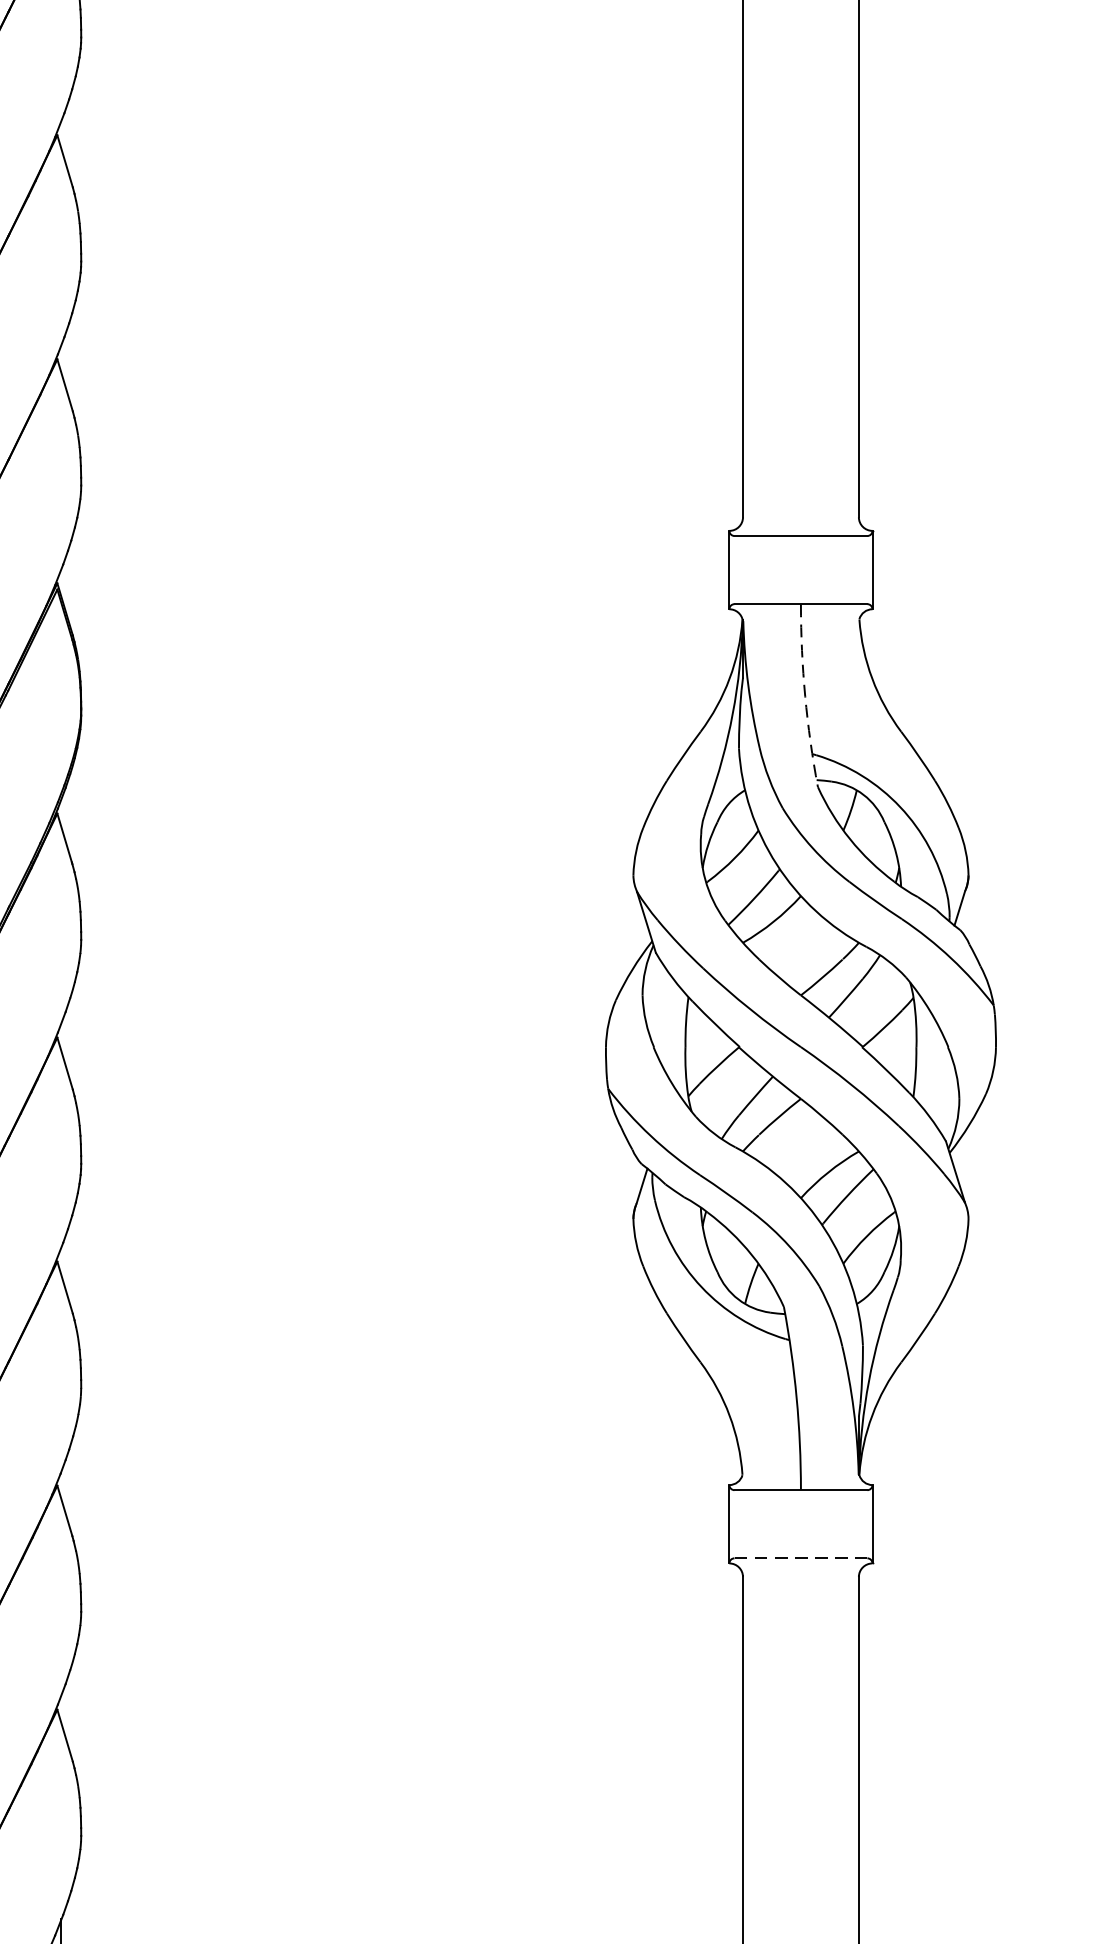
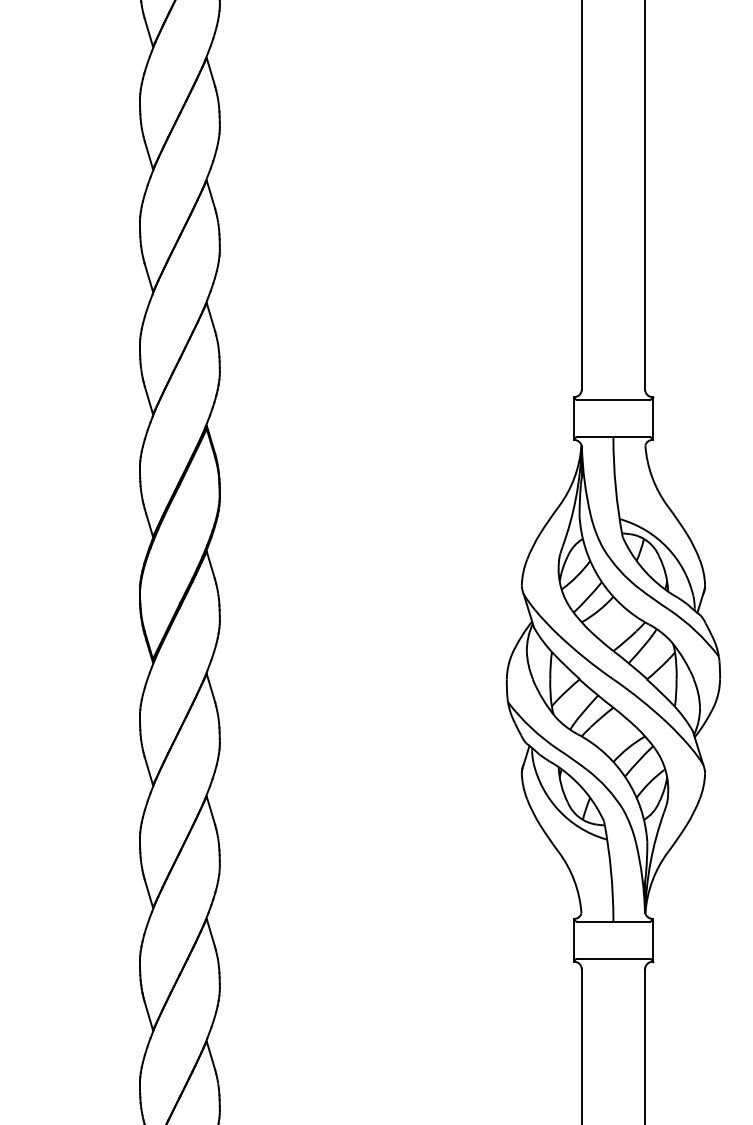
arc: (804, 696) -> (615, 487), dashed -> solid
line: (801, 1557) -> (613, 958), dashed -> solid

